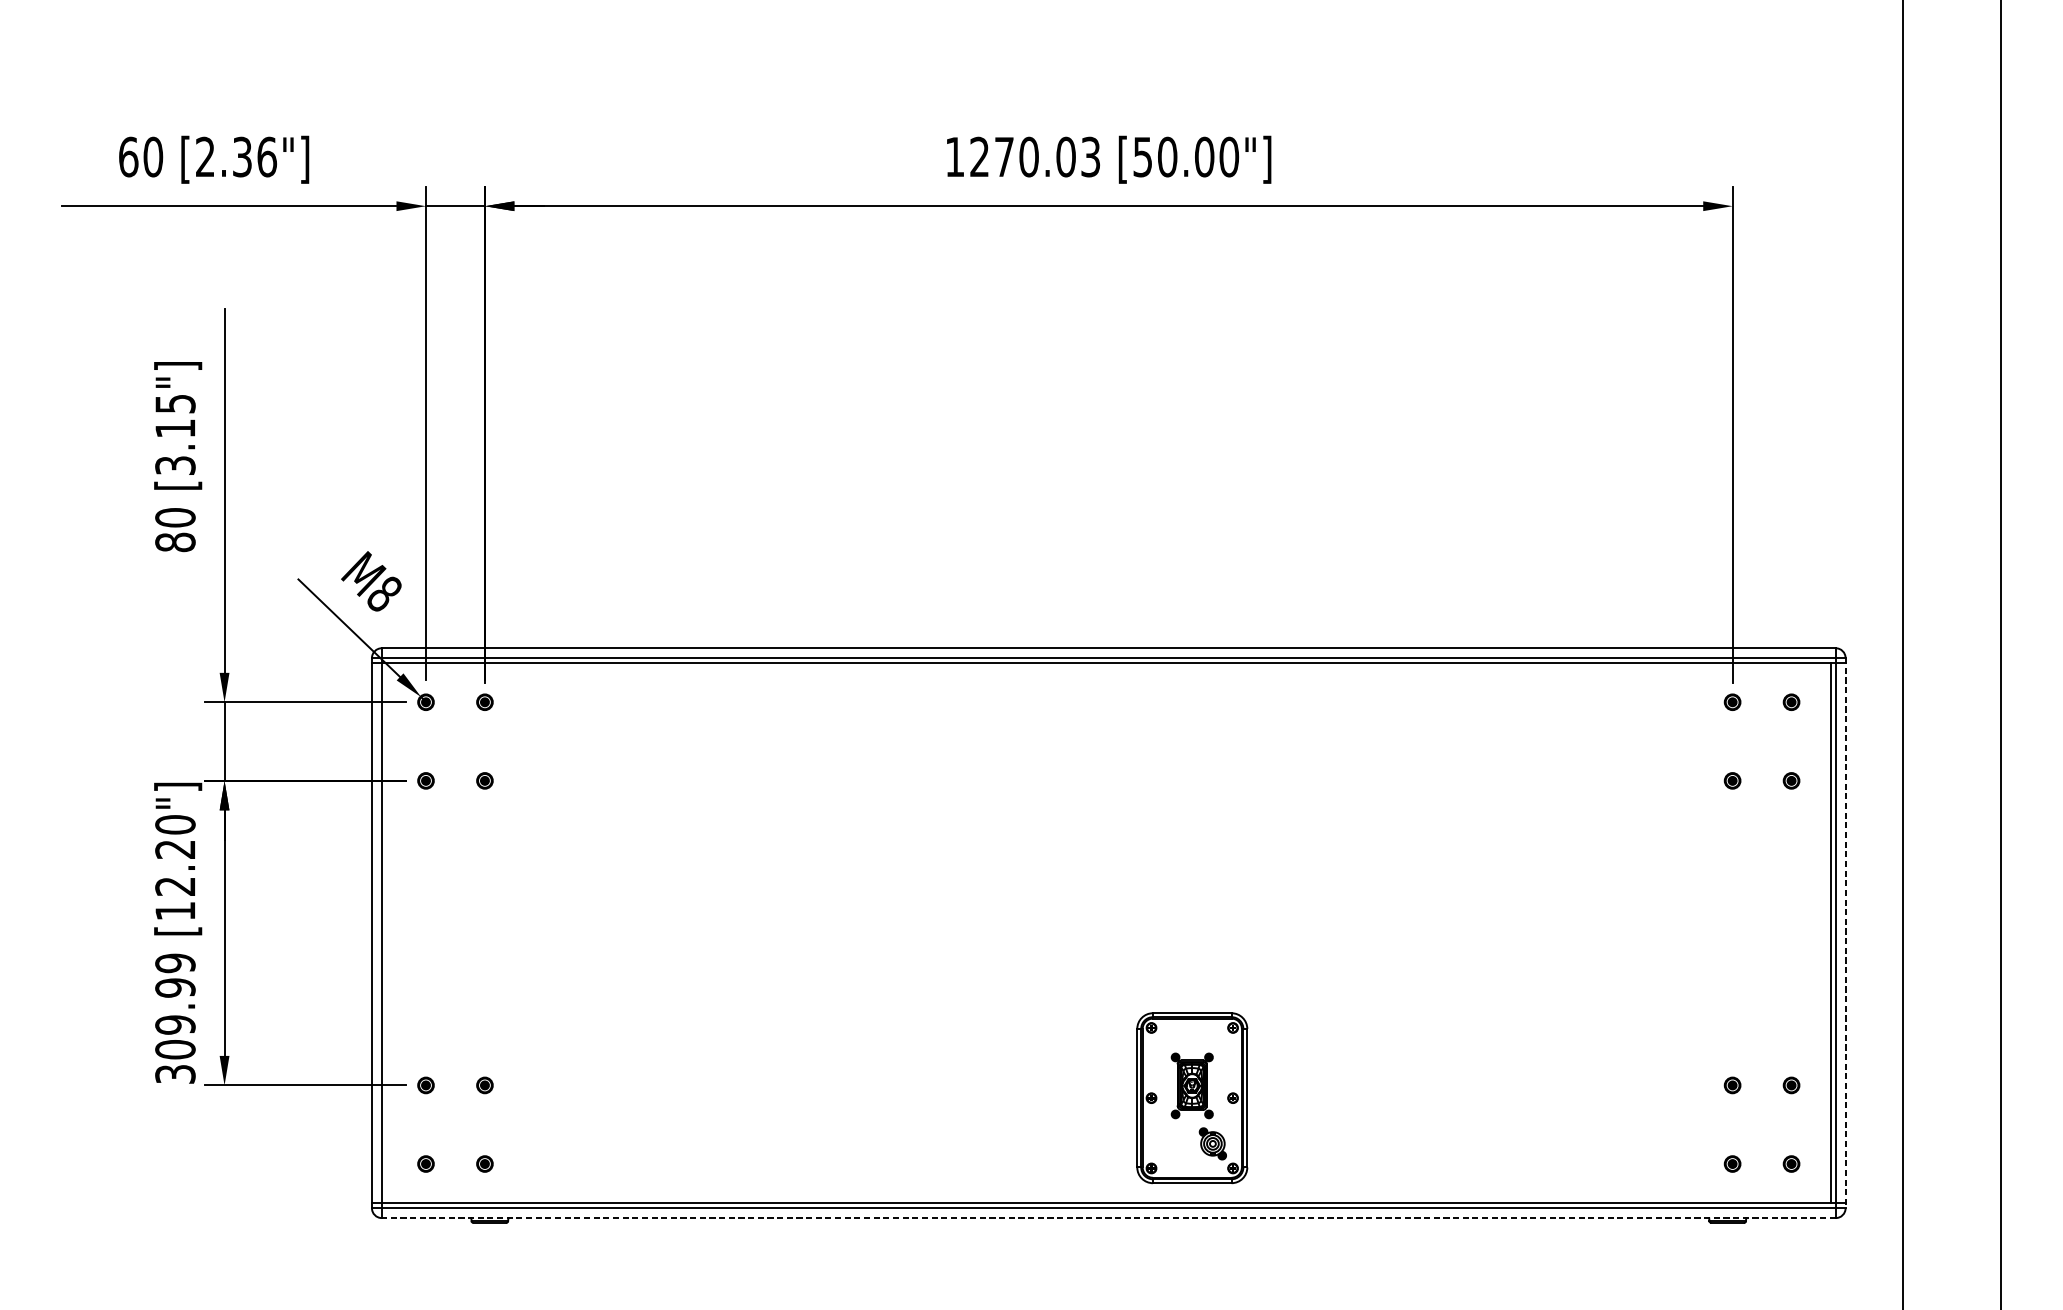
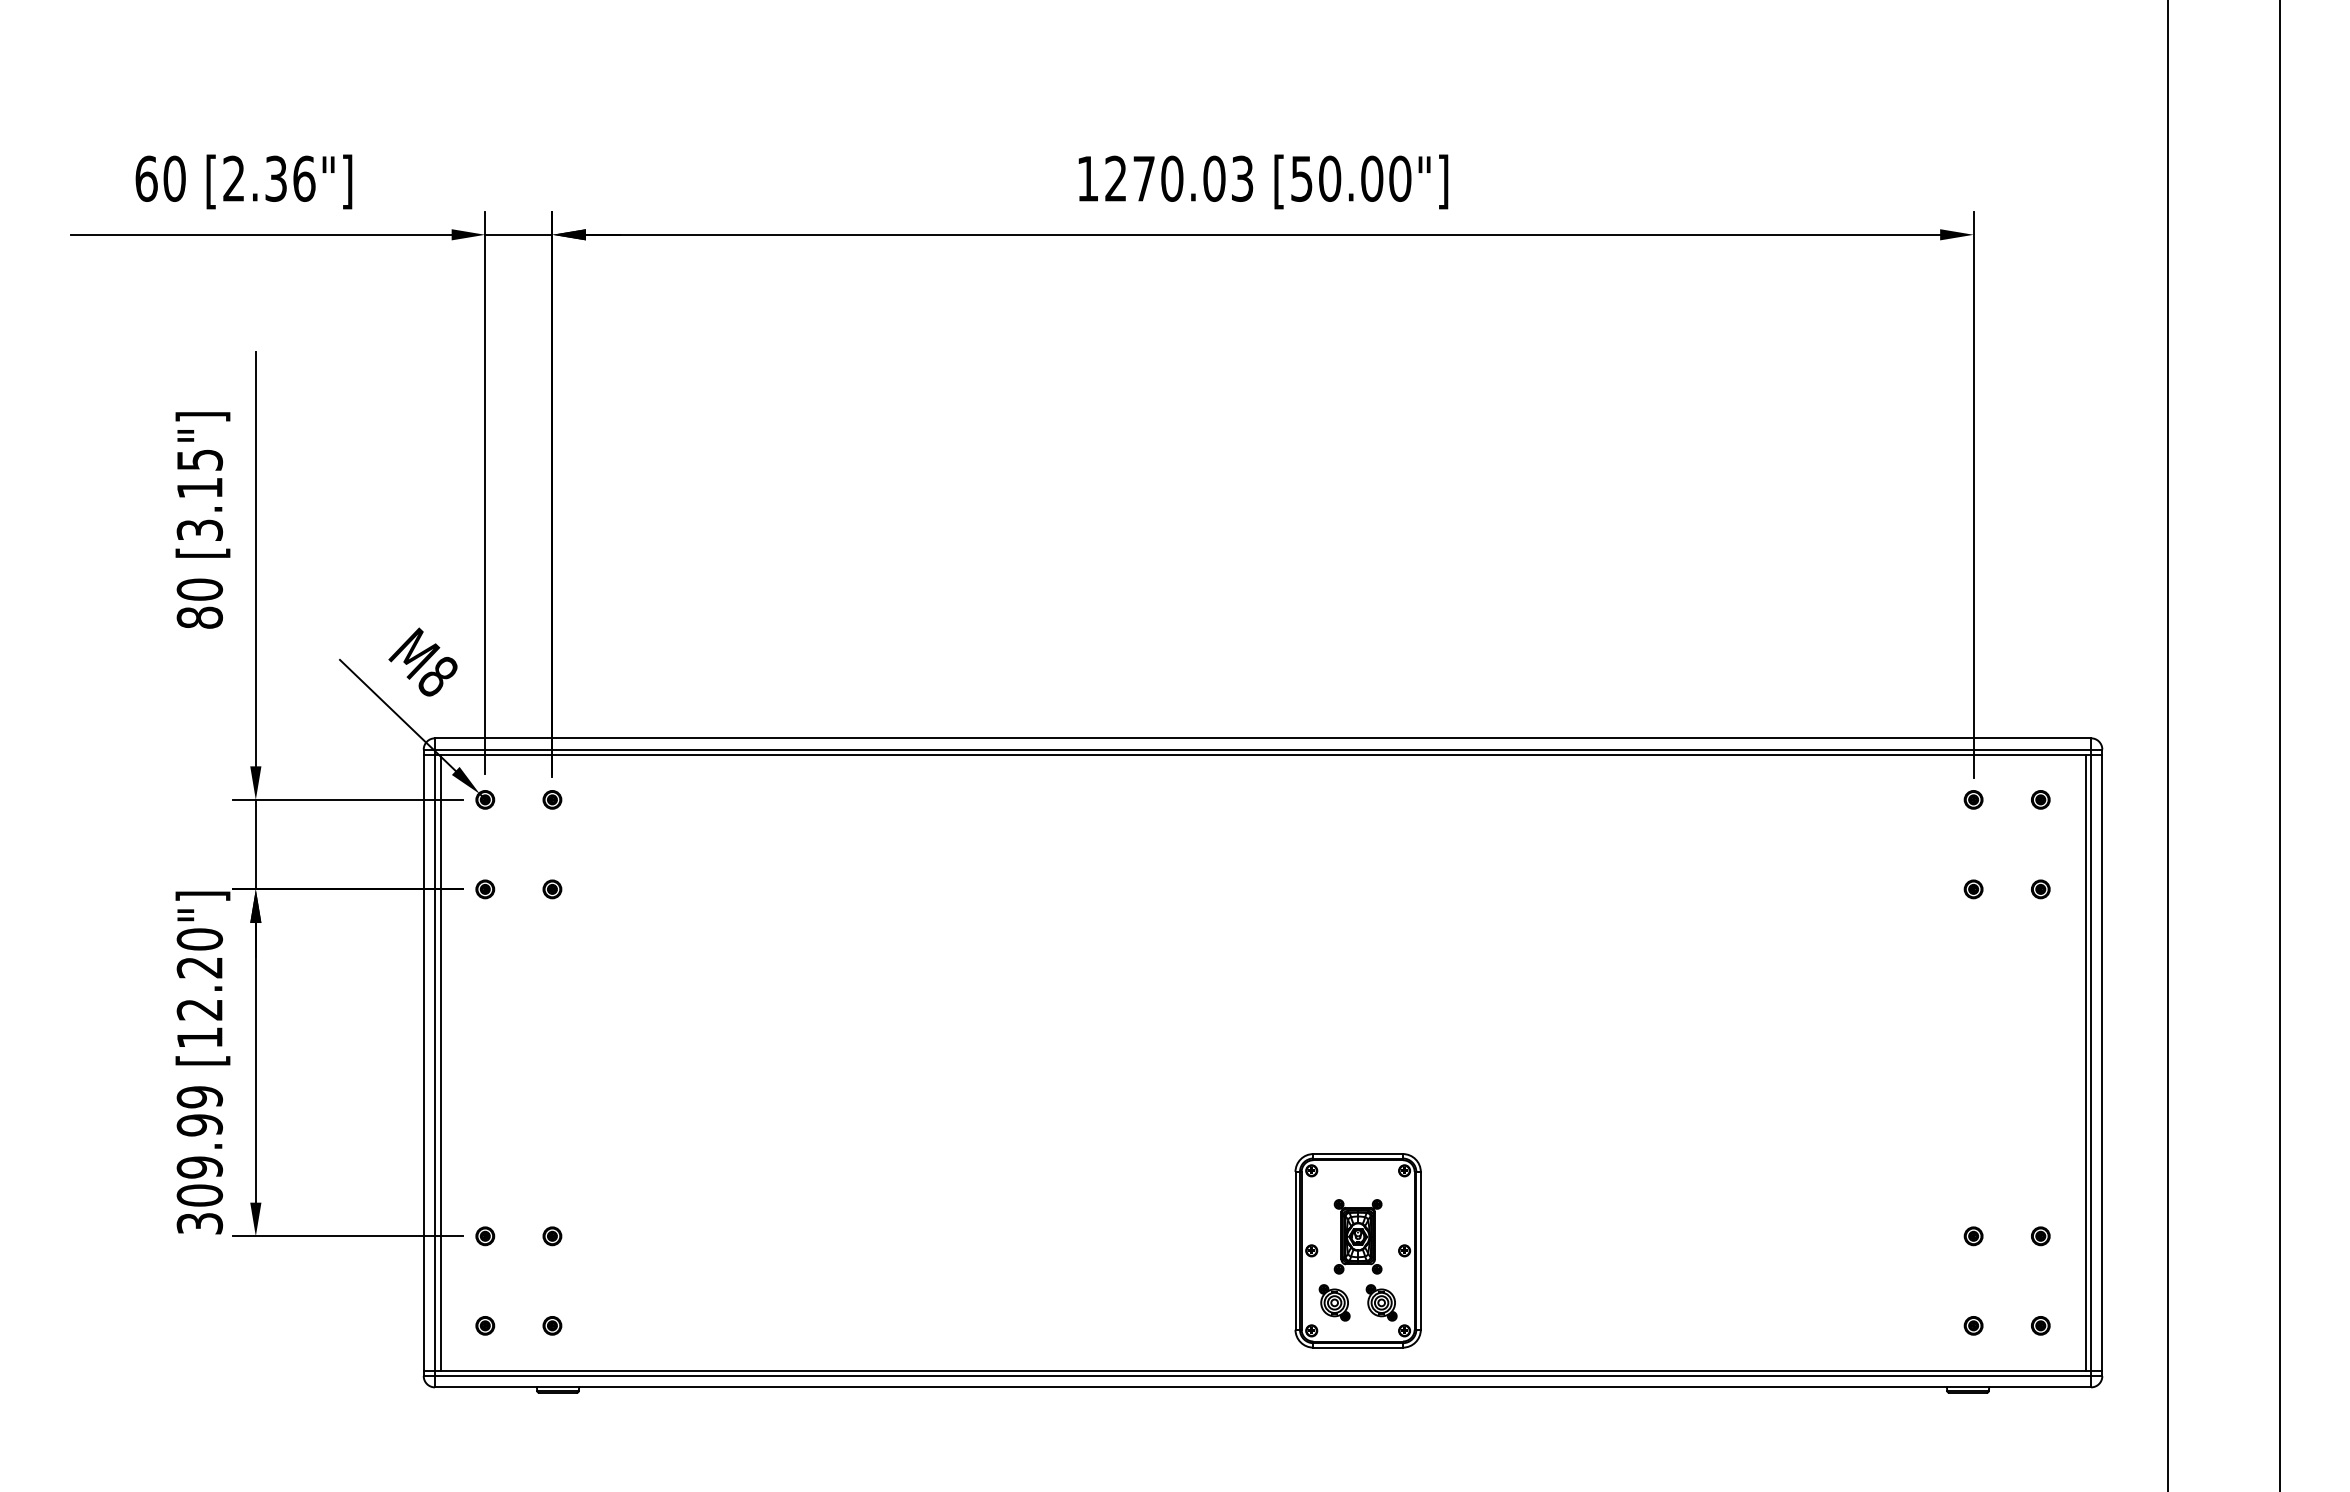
line: (386, 932) -> (440, 1062), added
line: (1845, 933) -> (2102, 1063), dashed -> solid
part: (1171, 1143) -> (1334, 1302), added
line: (1108, 1218) -> (1262, 1387), dashed -> solid

